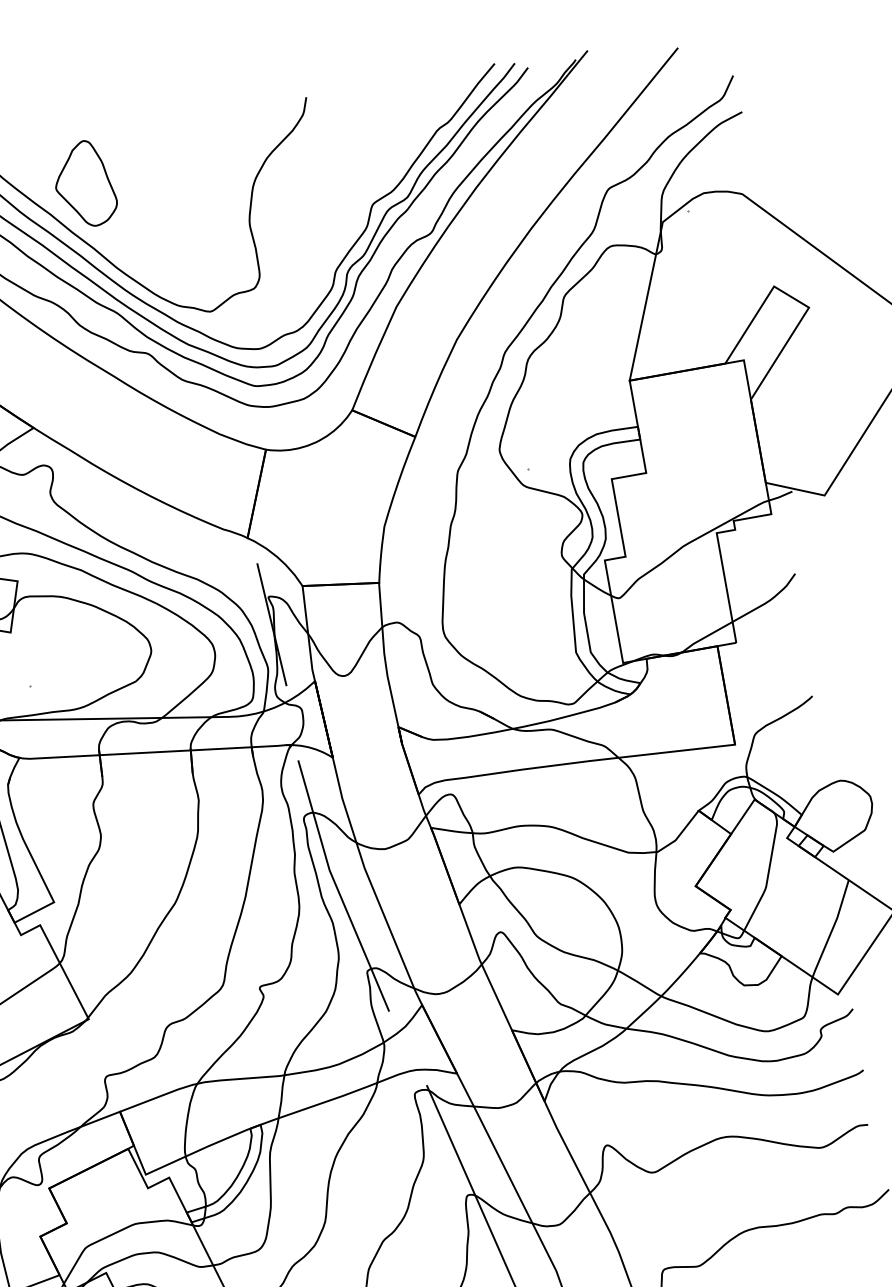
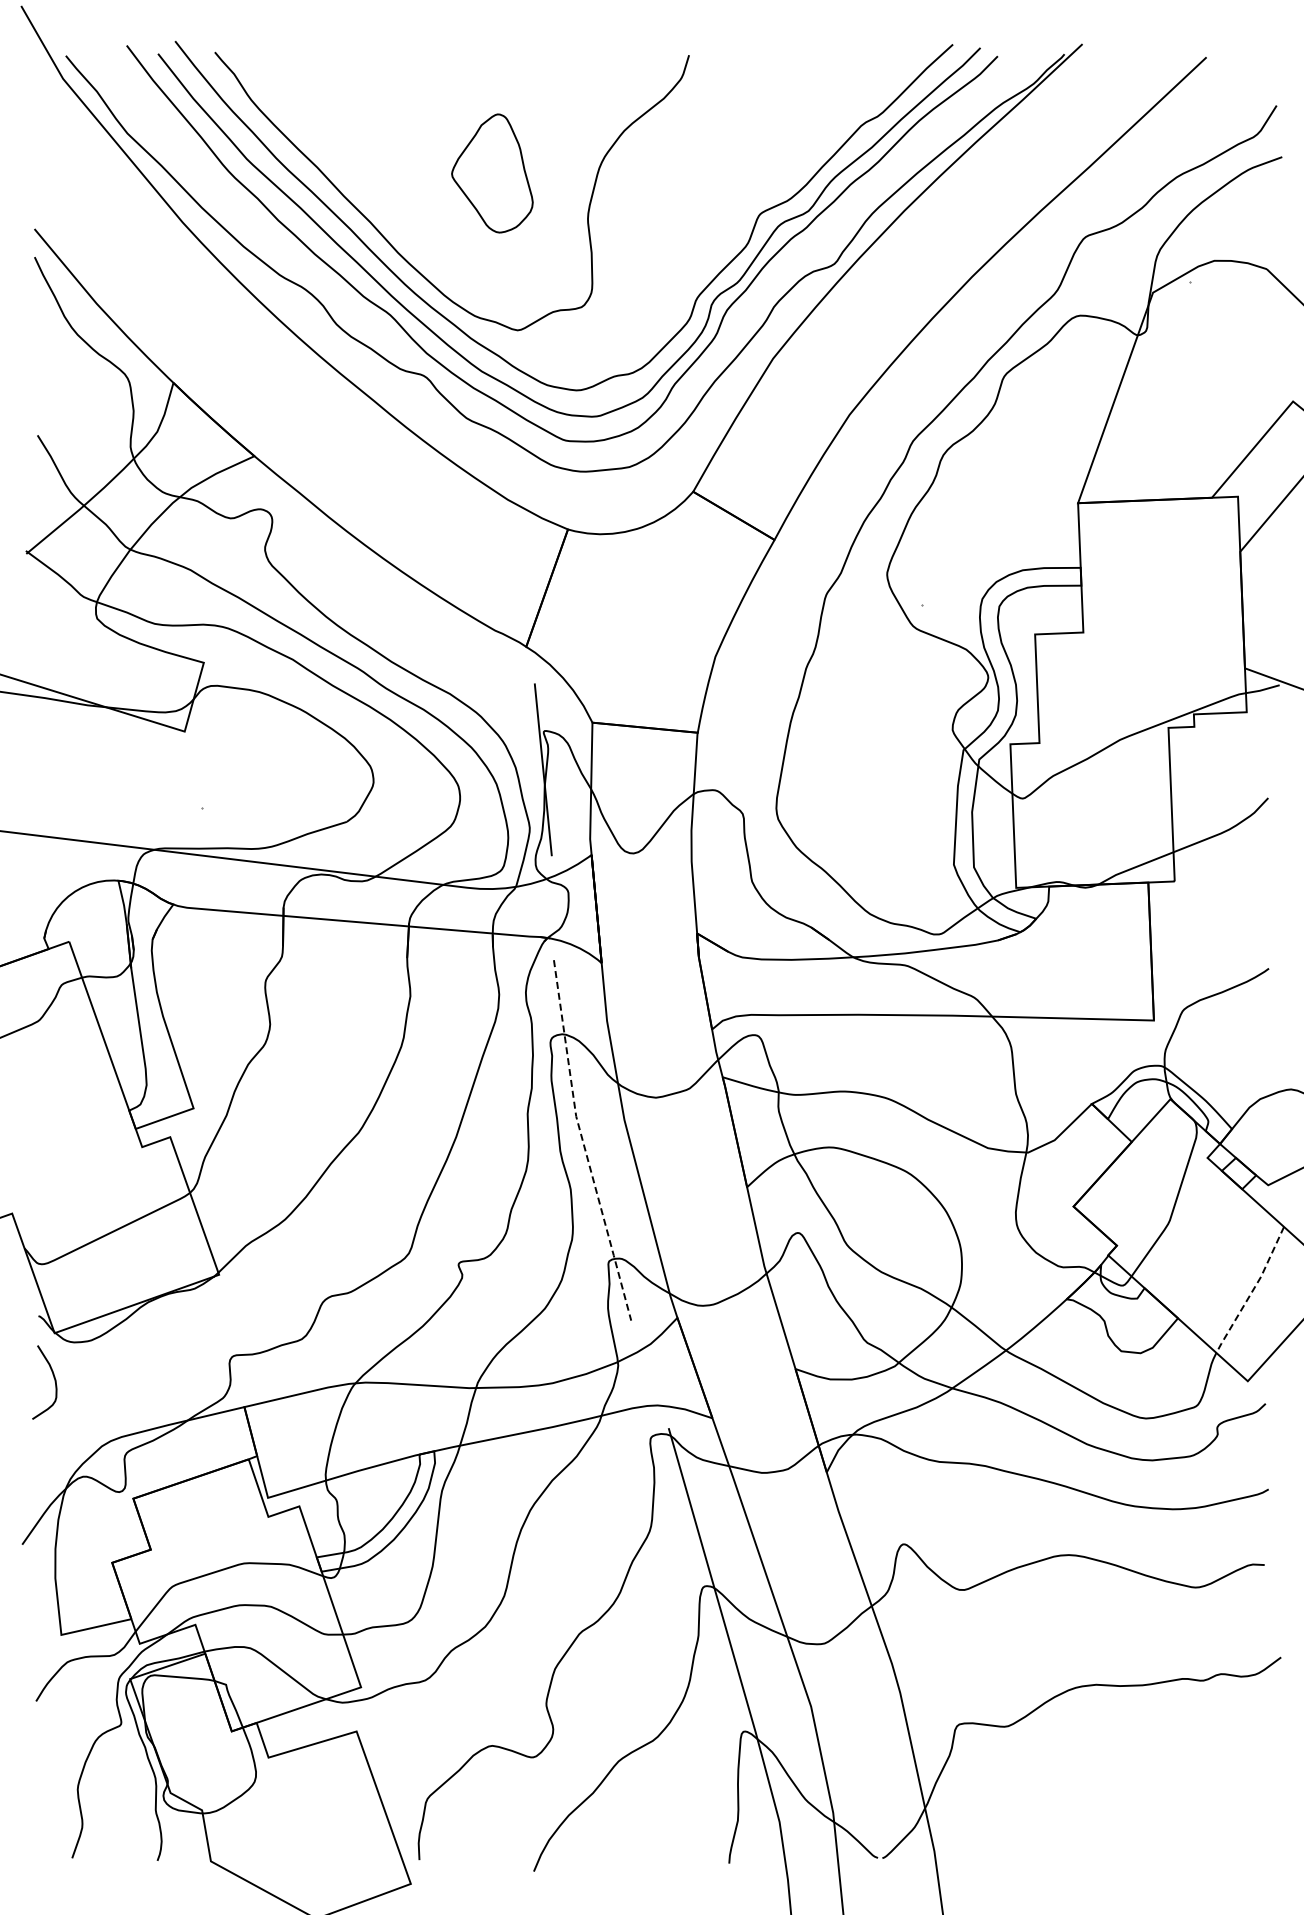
part: (85, 184) -> (492, 173), moved
line: (337, 889) -> (583, 1143), solid -> dashed
line: (832, 929) -> (1252, 1291), solid -> dashed

